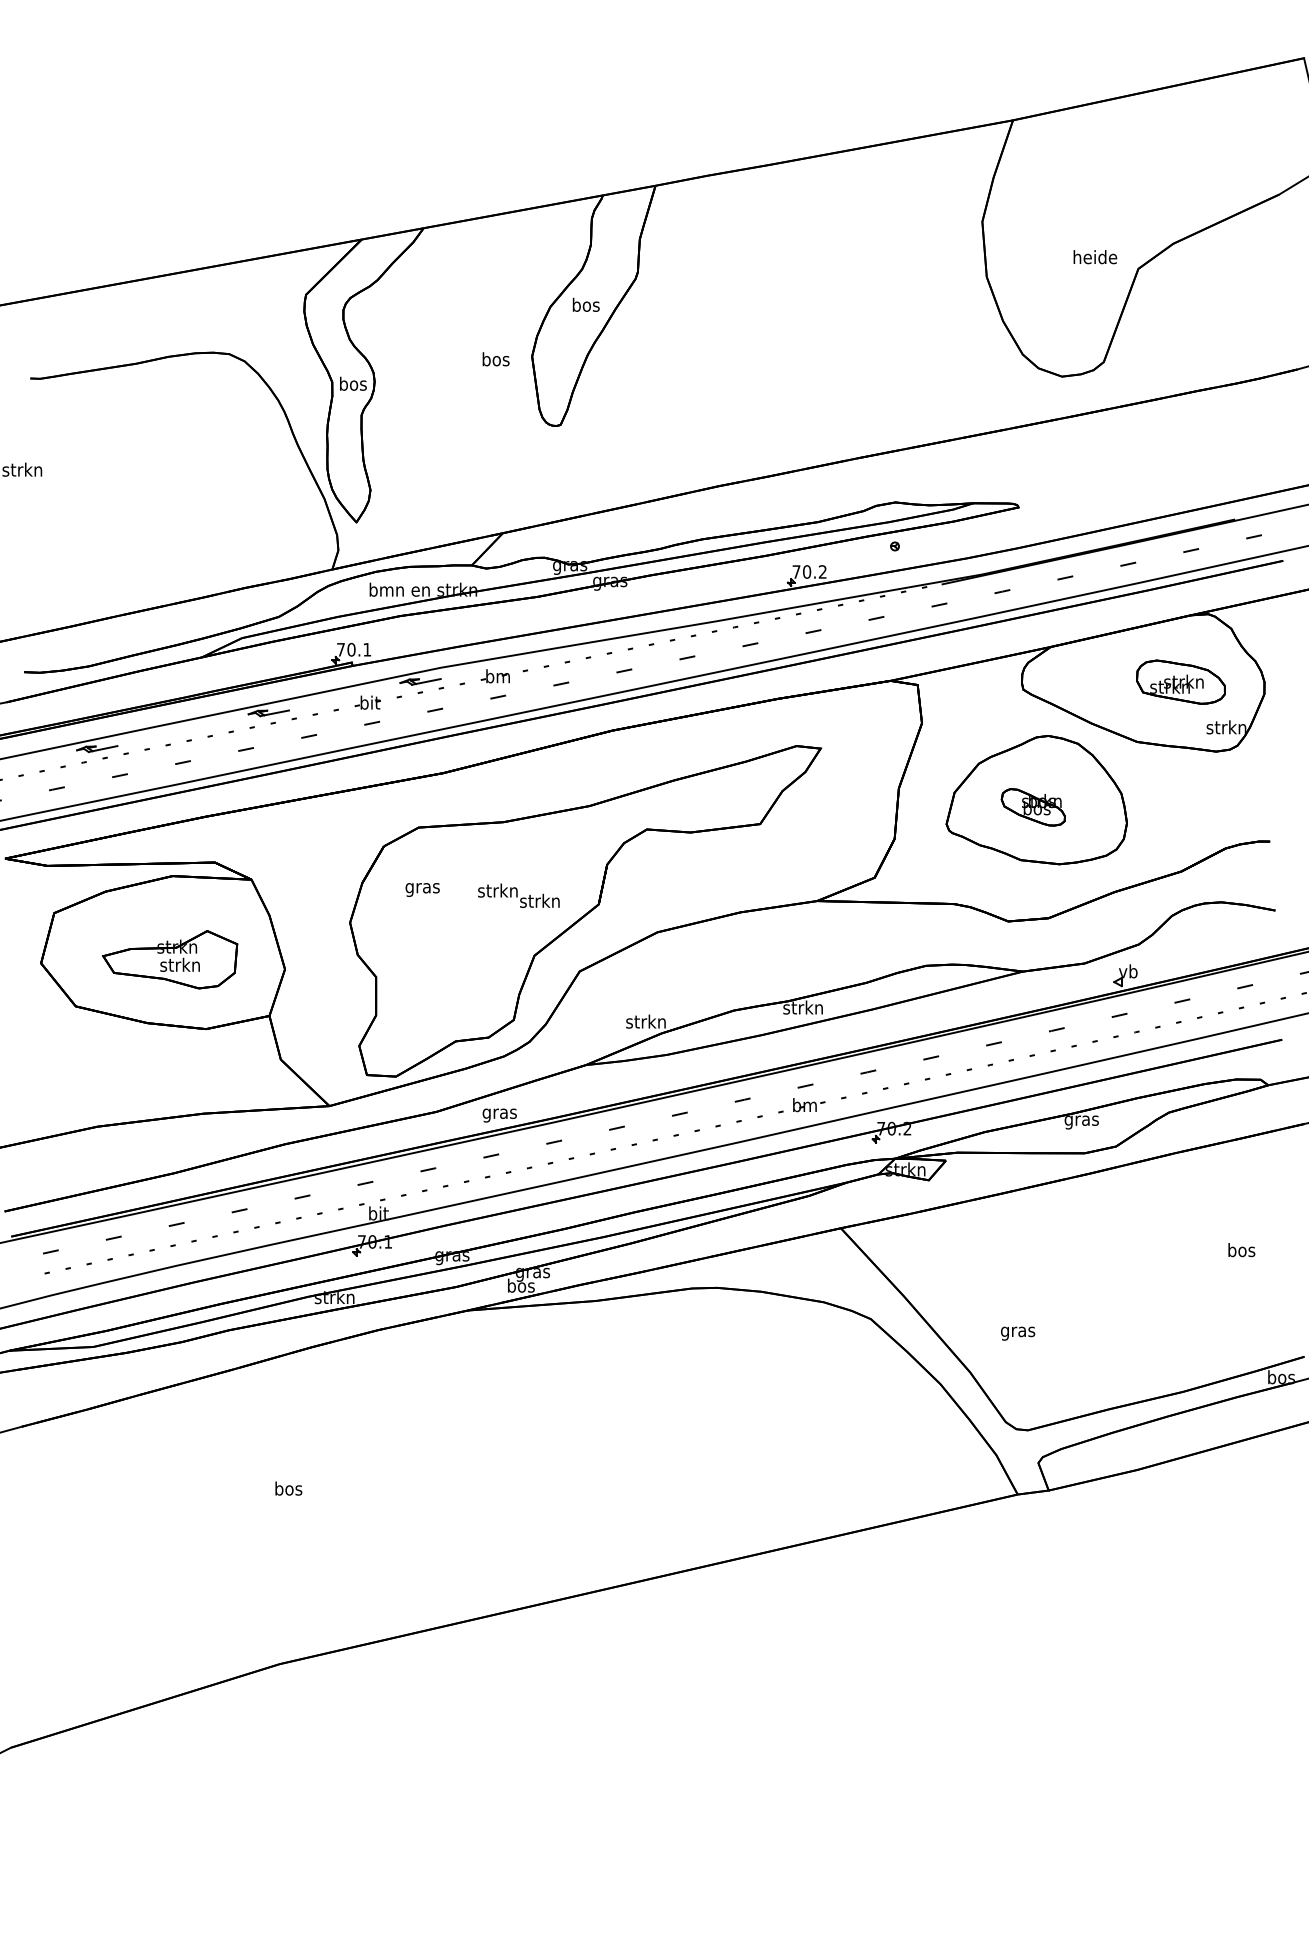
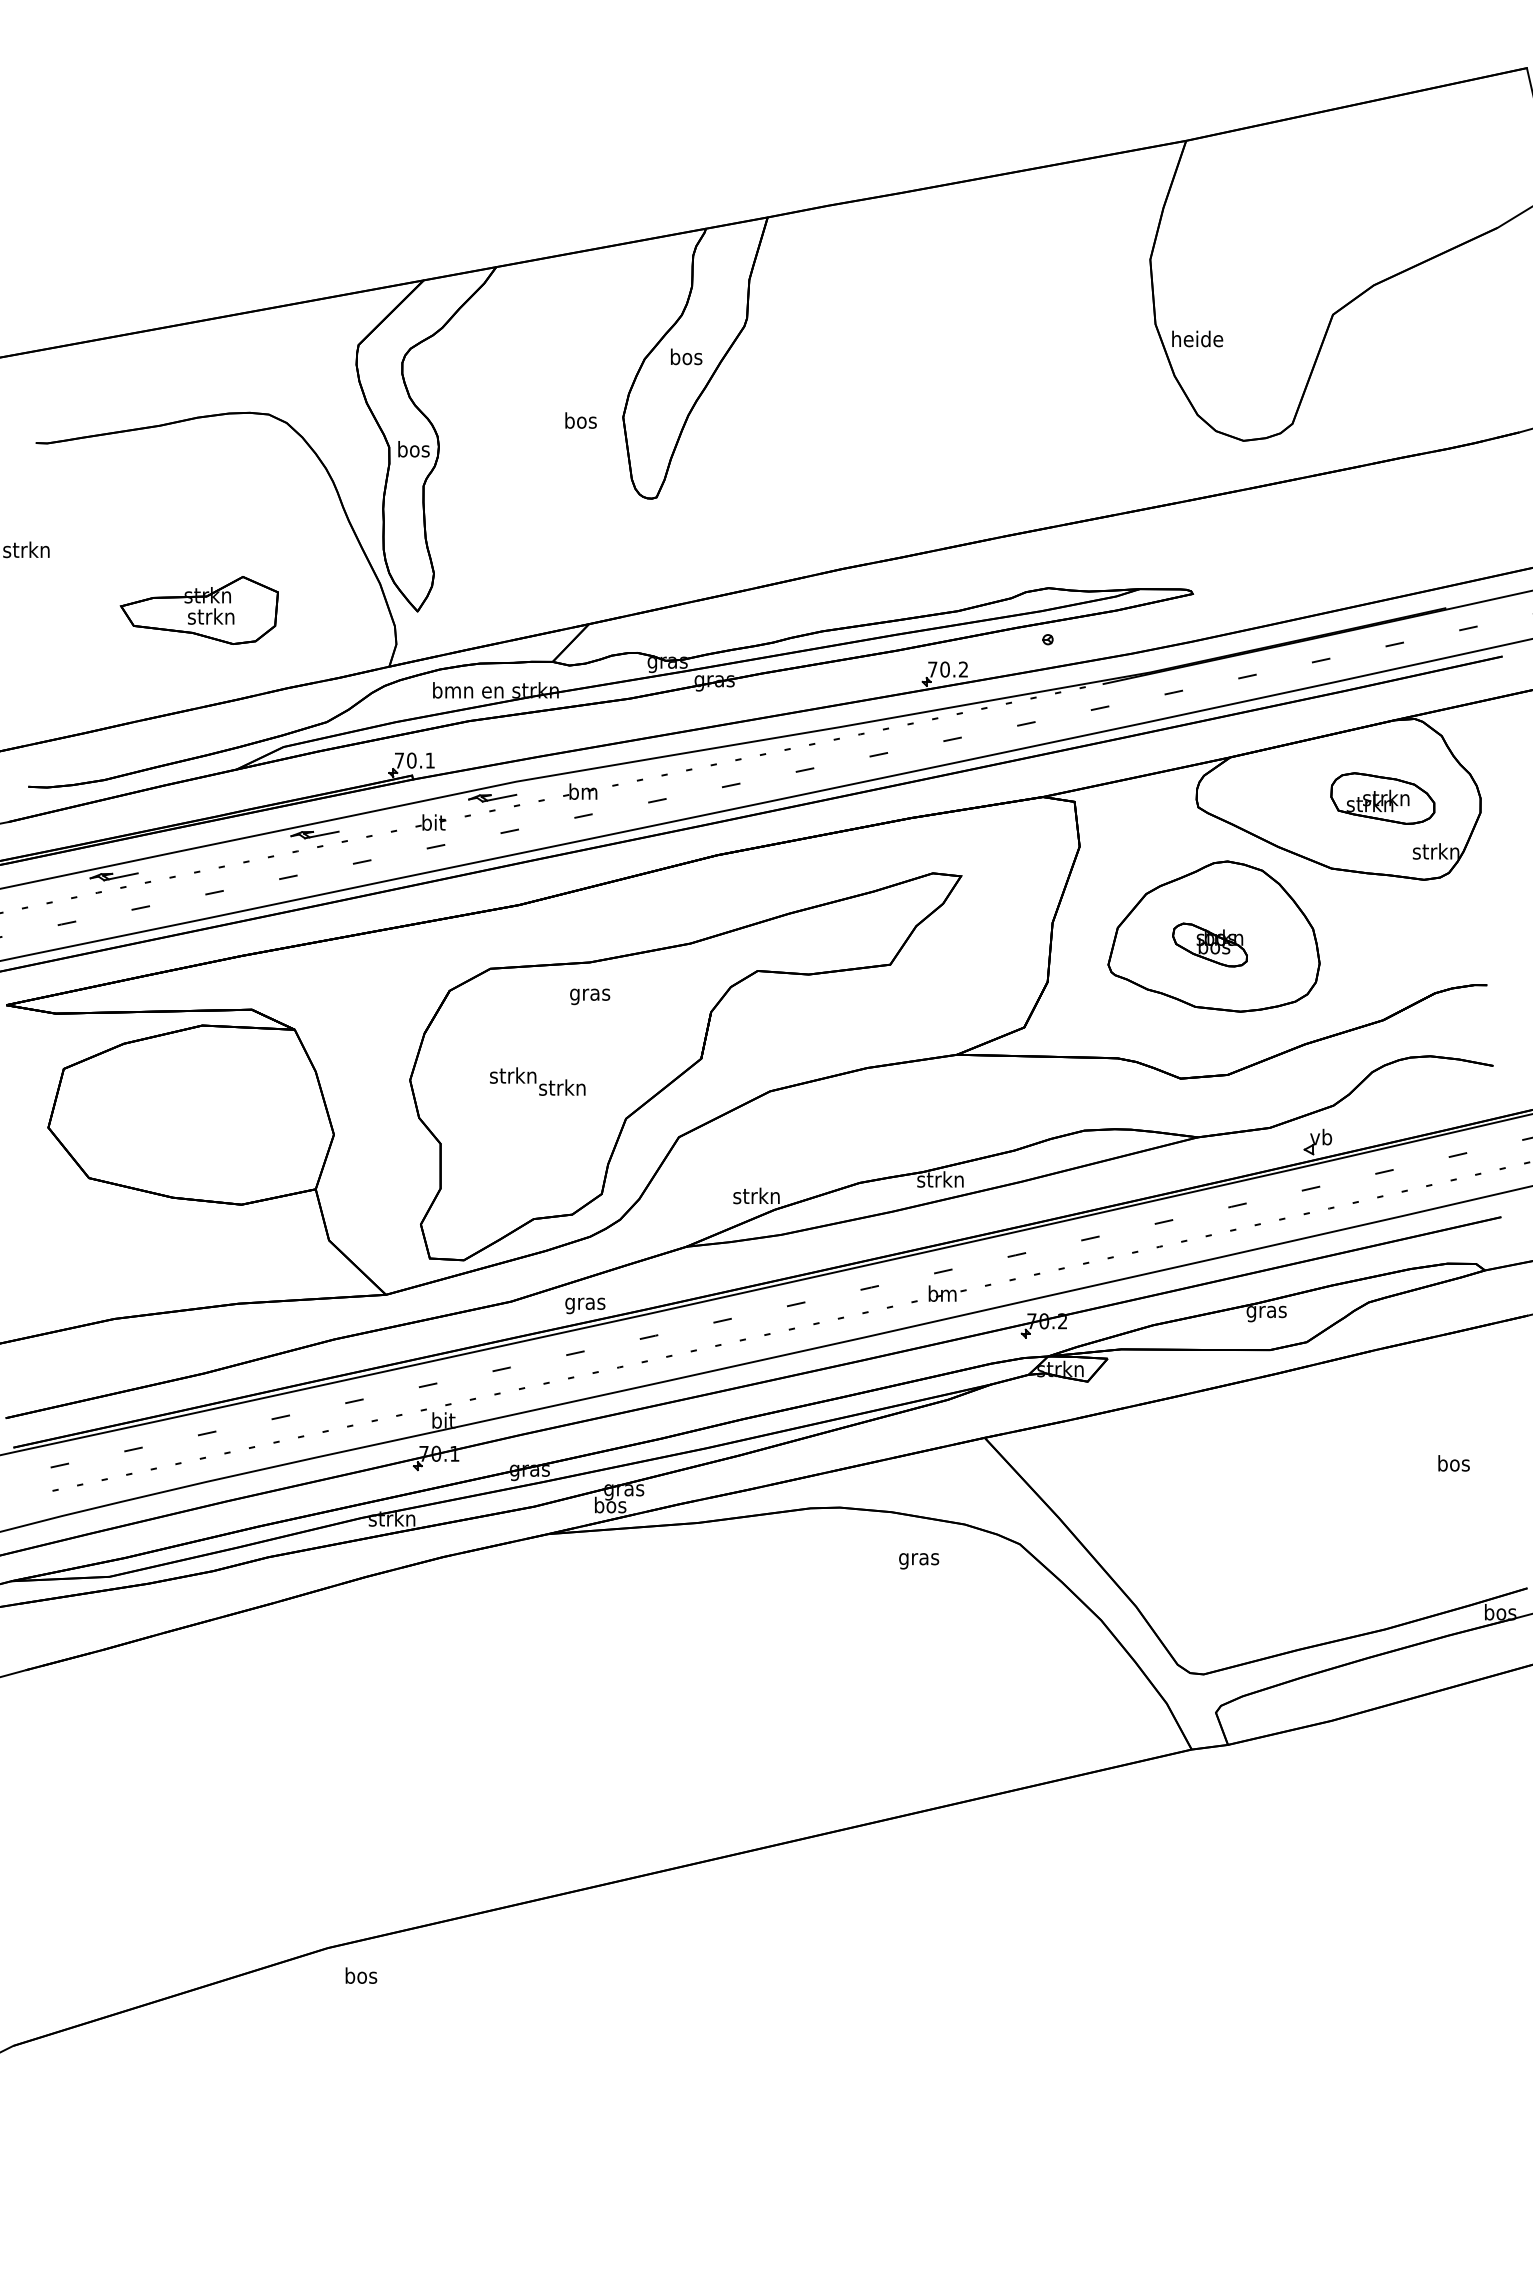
text: (1095, 256) -> (1197, 338), moved
text: (423, 889) -> (590, 996), moved
text: (518, 895) -> (537, 1081), moved
part: (169, 959) -> (198, 610), moved
text: (1018, 1333) -> (919, 1561), moved
text: (288, 1488) -> (361, 1975), moved

